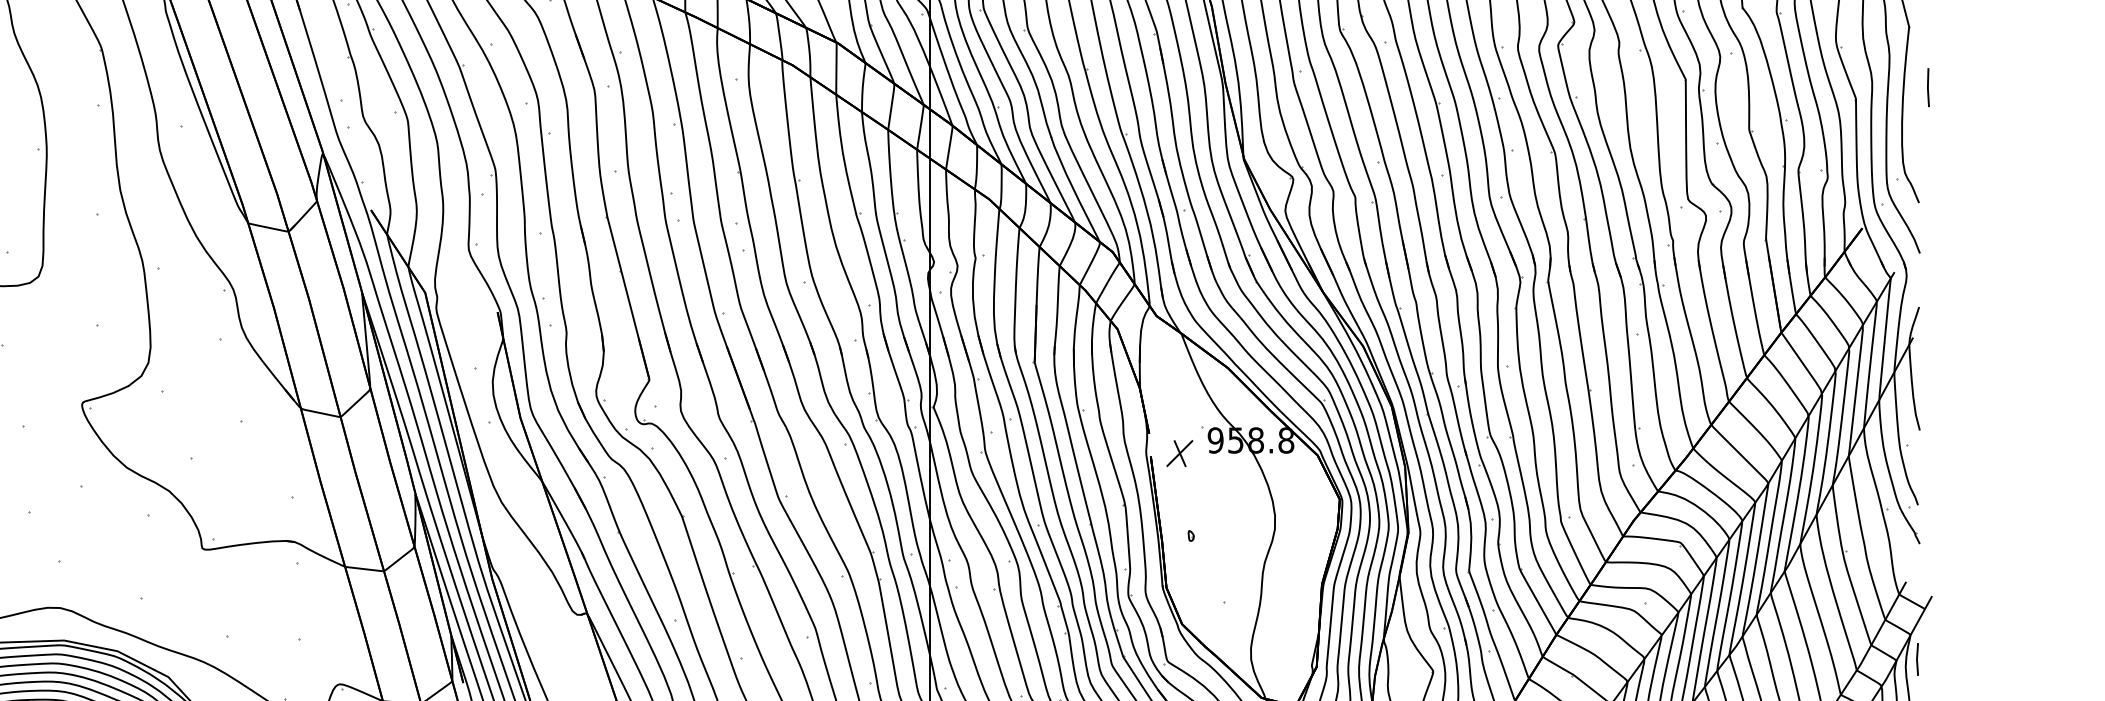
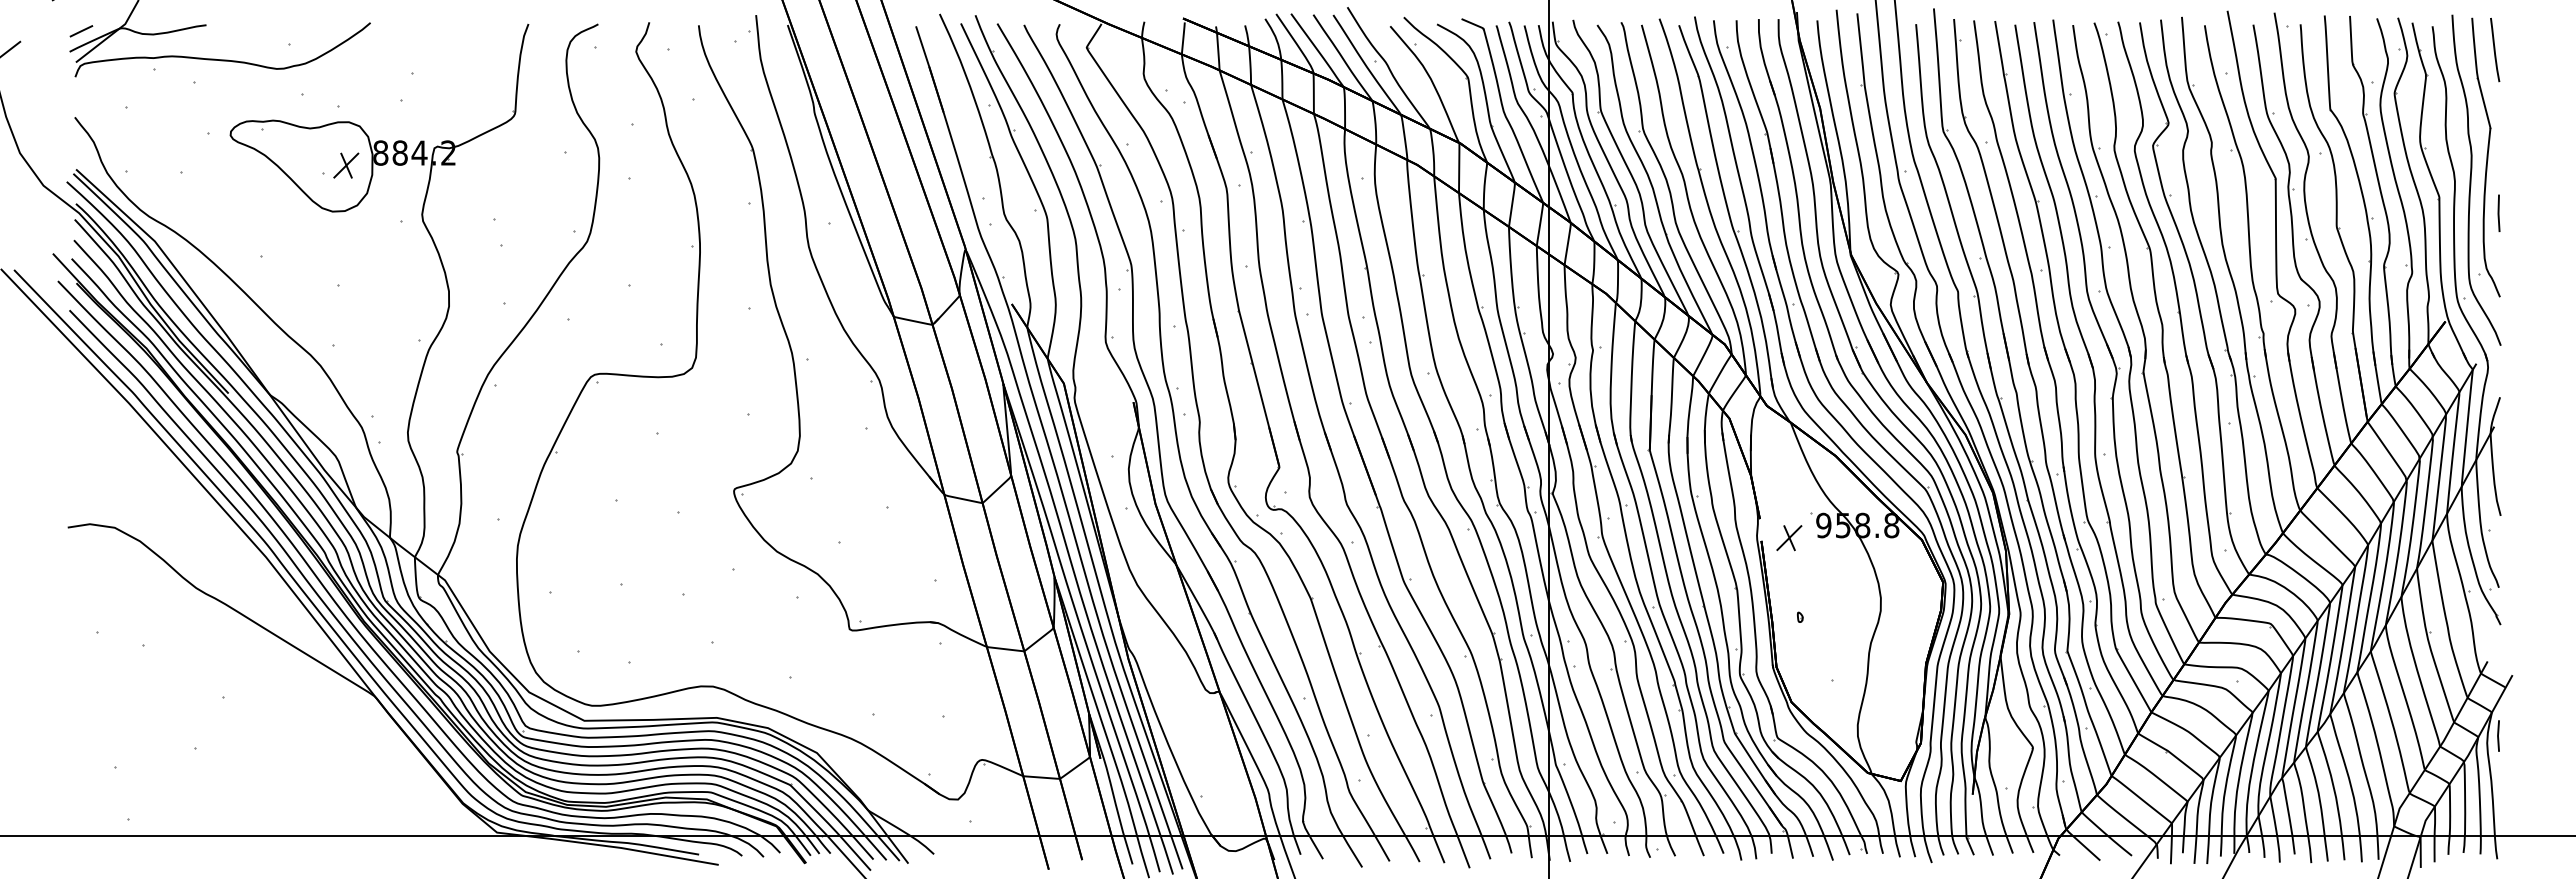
line: (1927, 86) -> (2498, 212), moved

